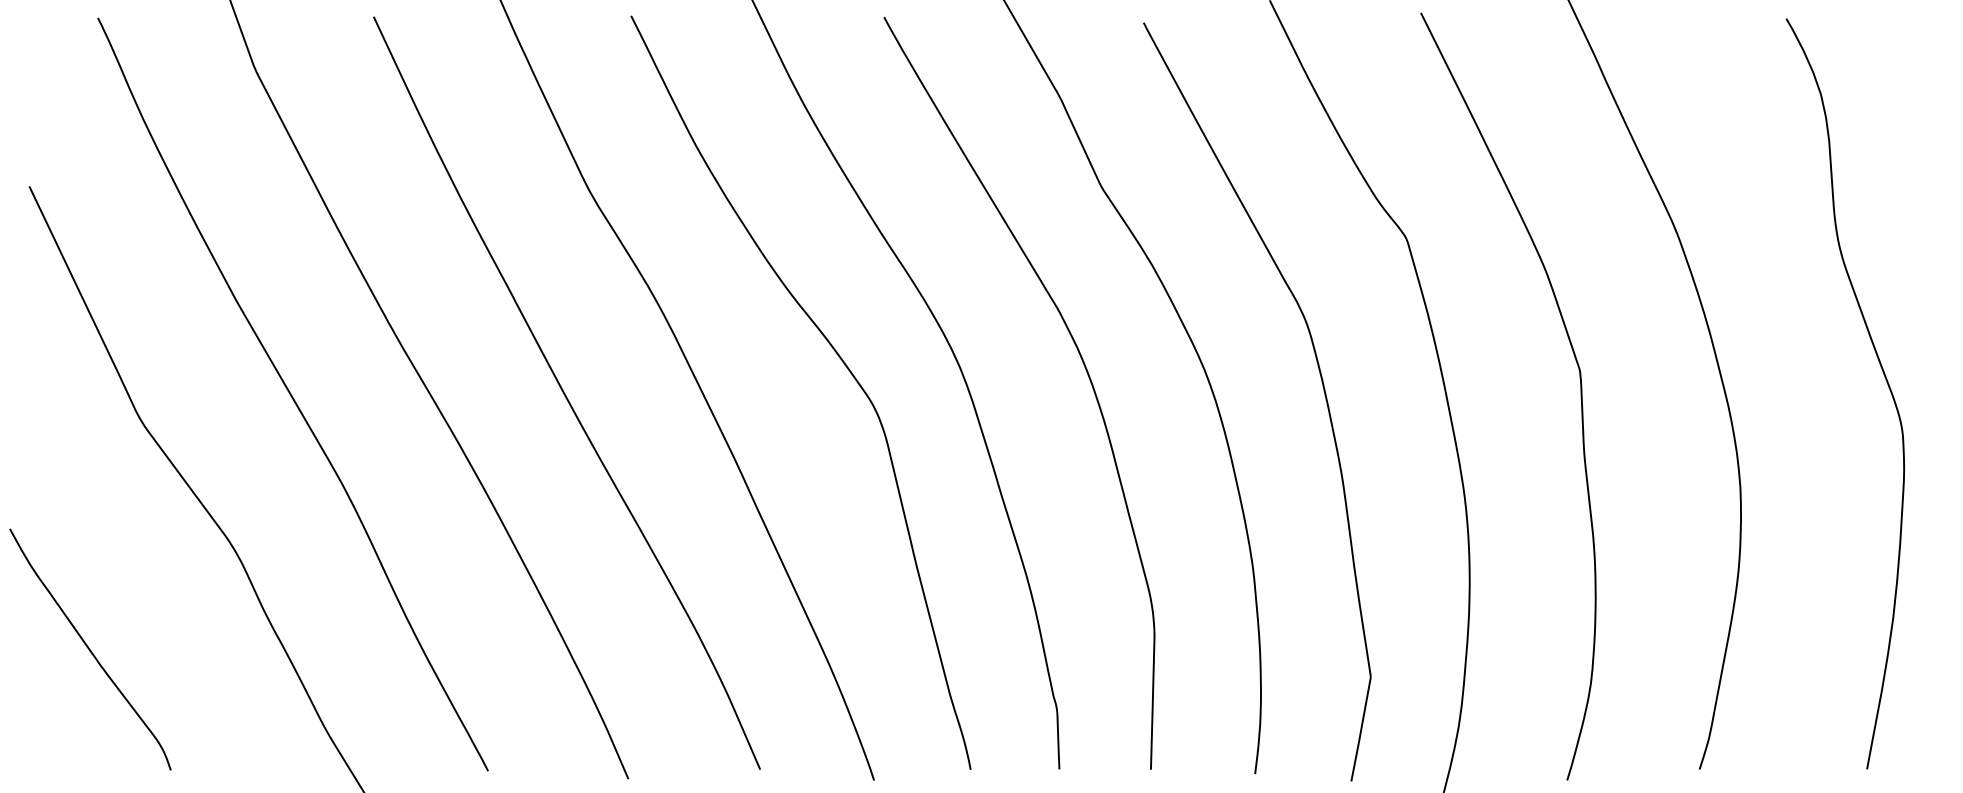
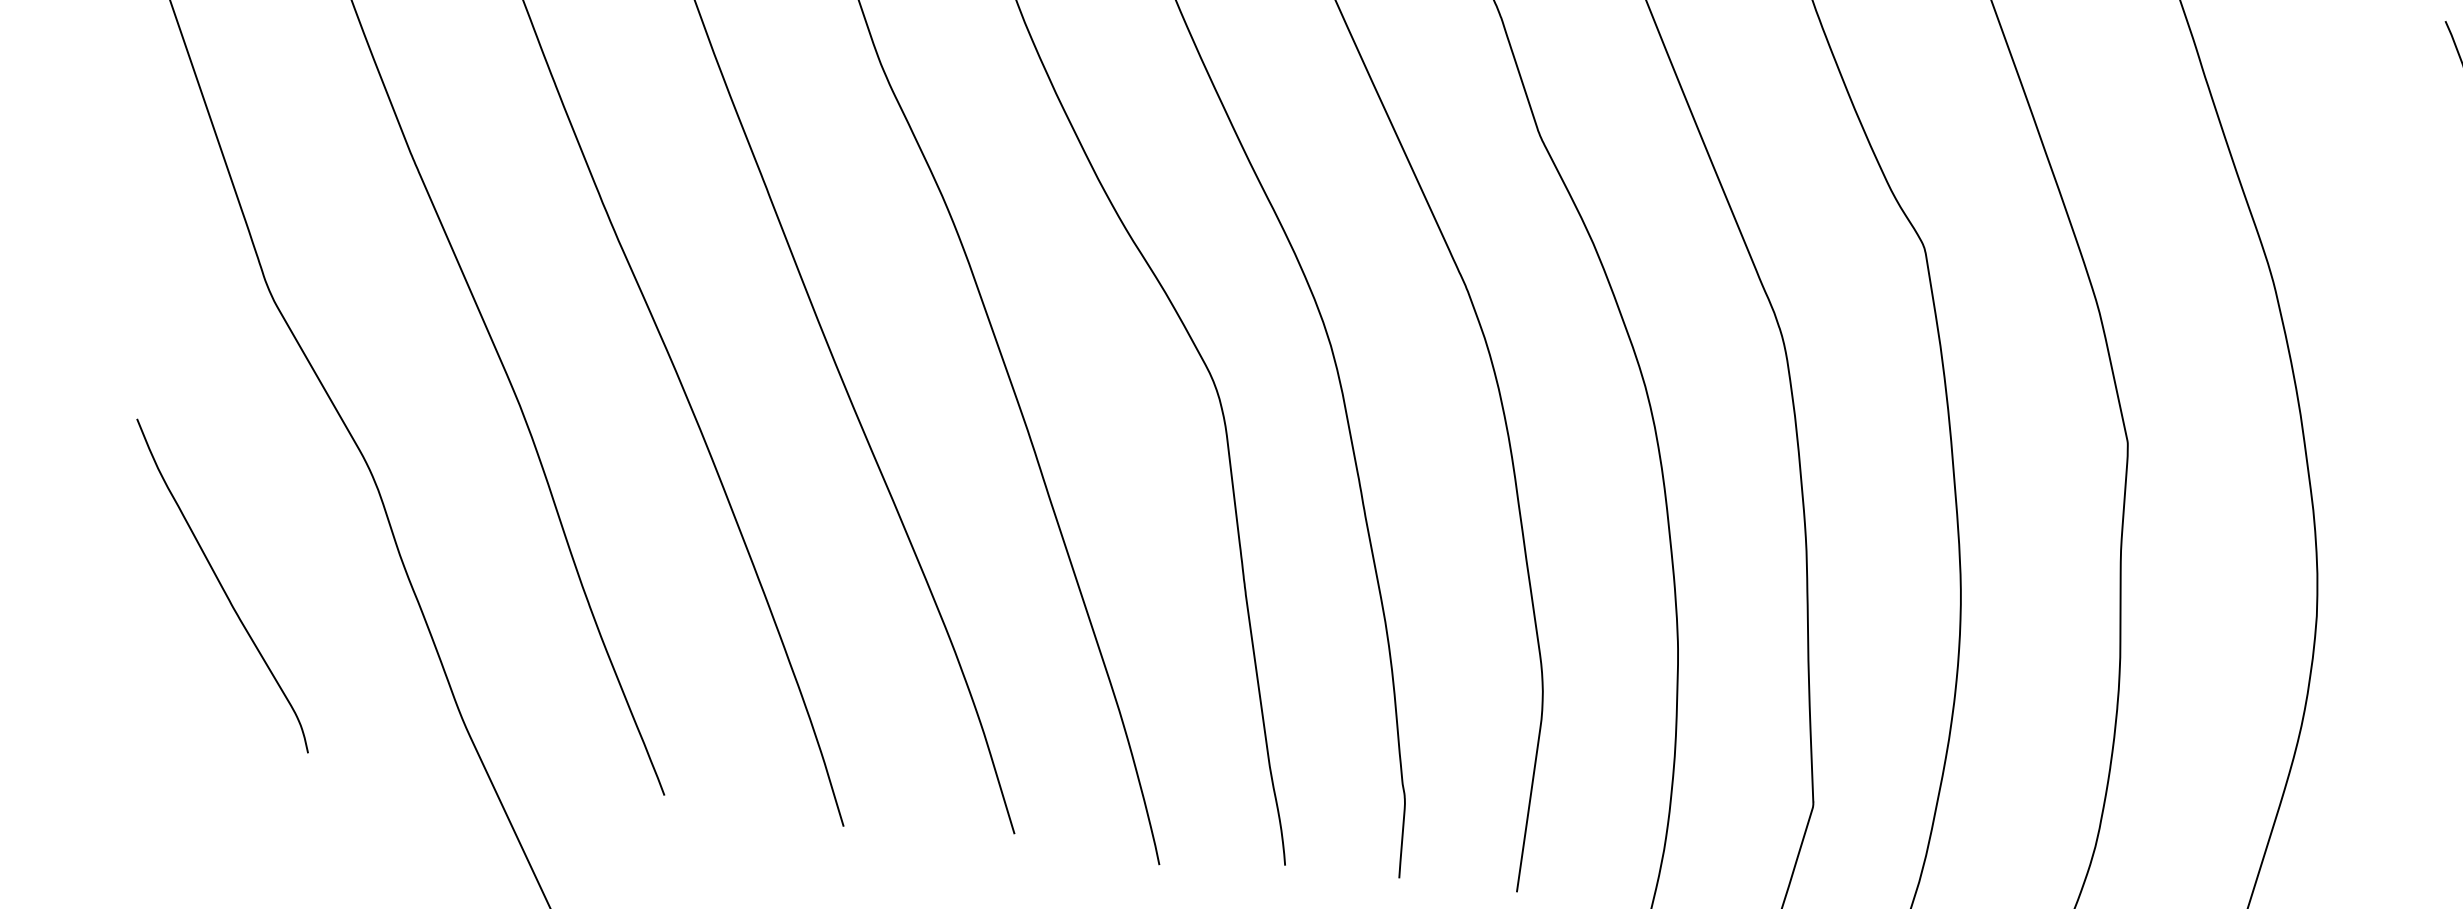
curve: (90, 649) -> (222, 585), moved

